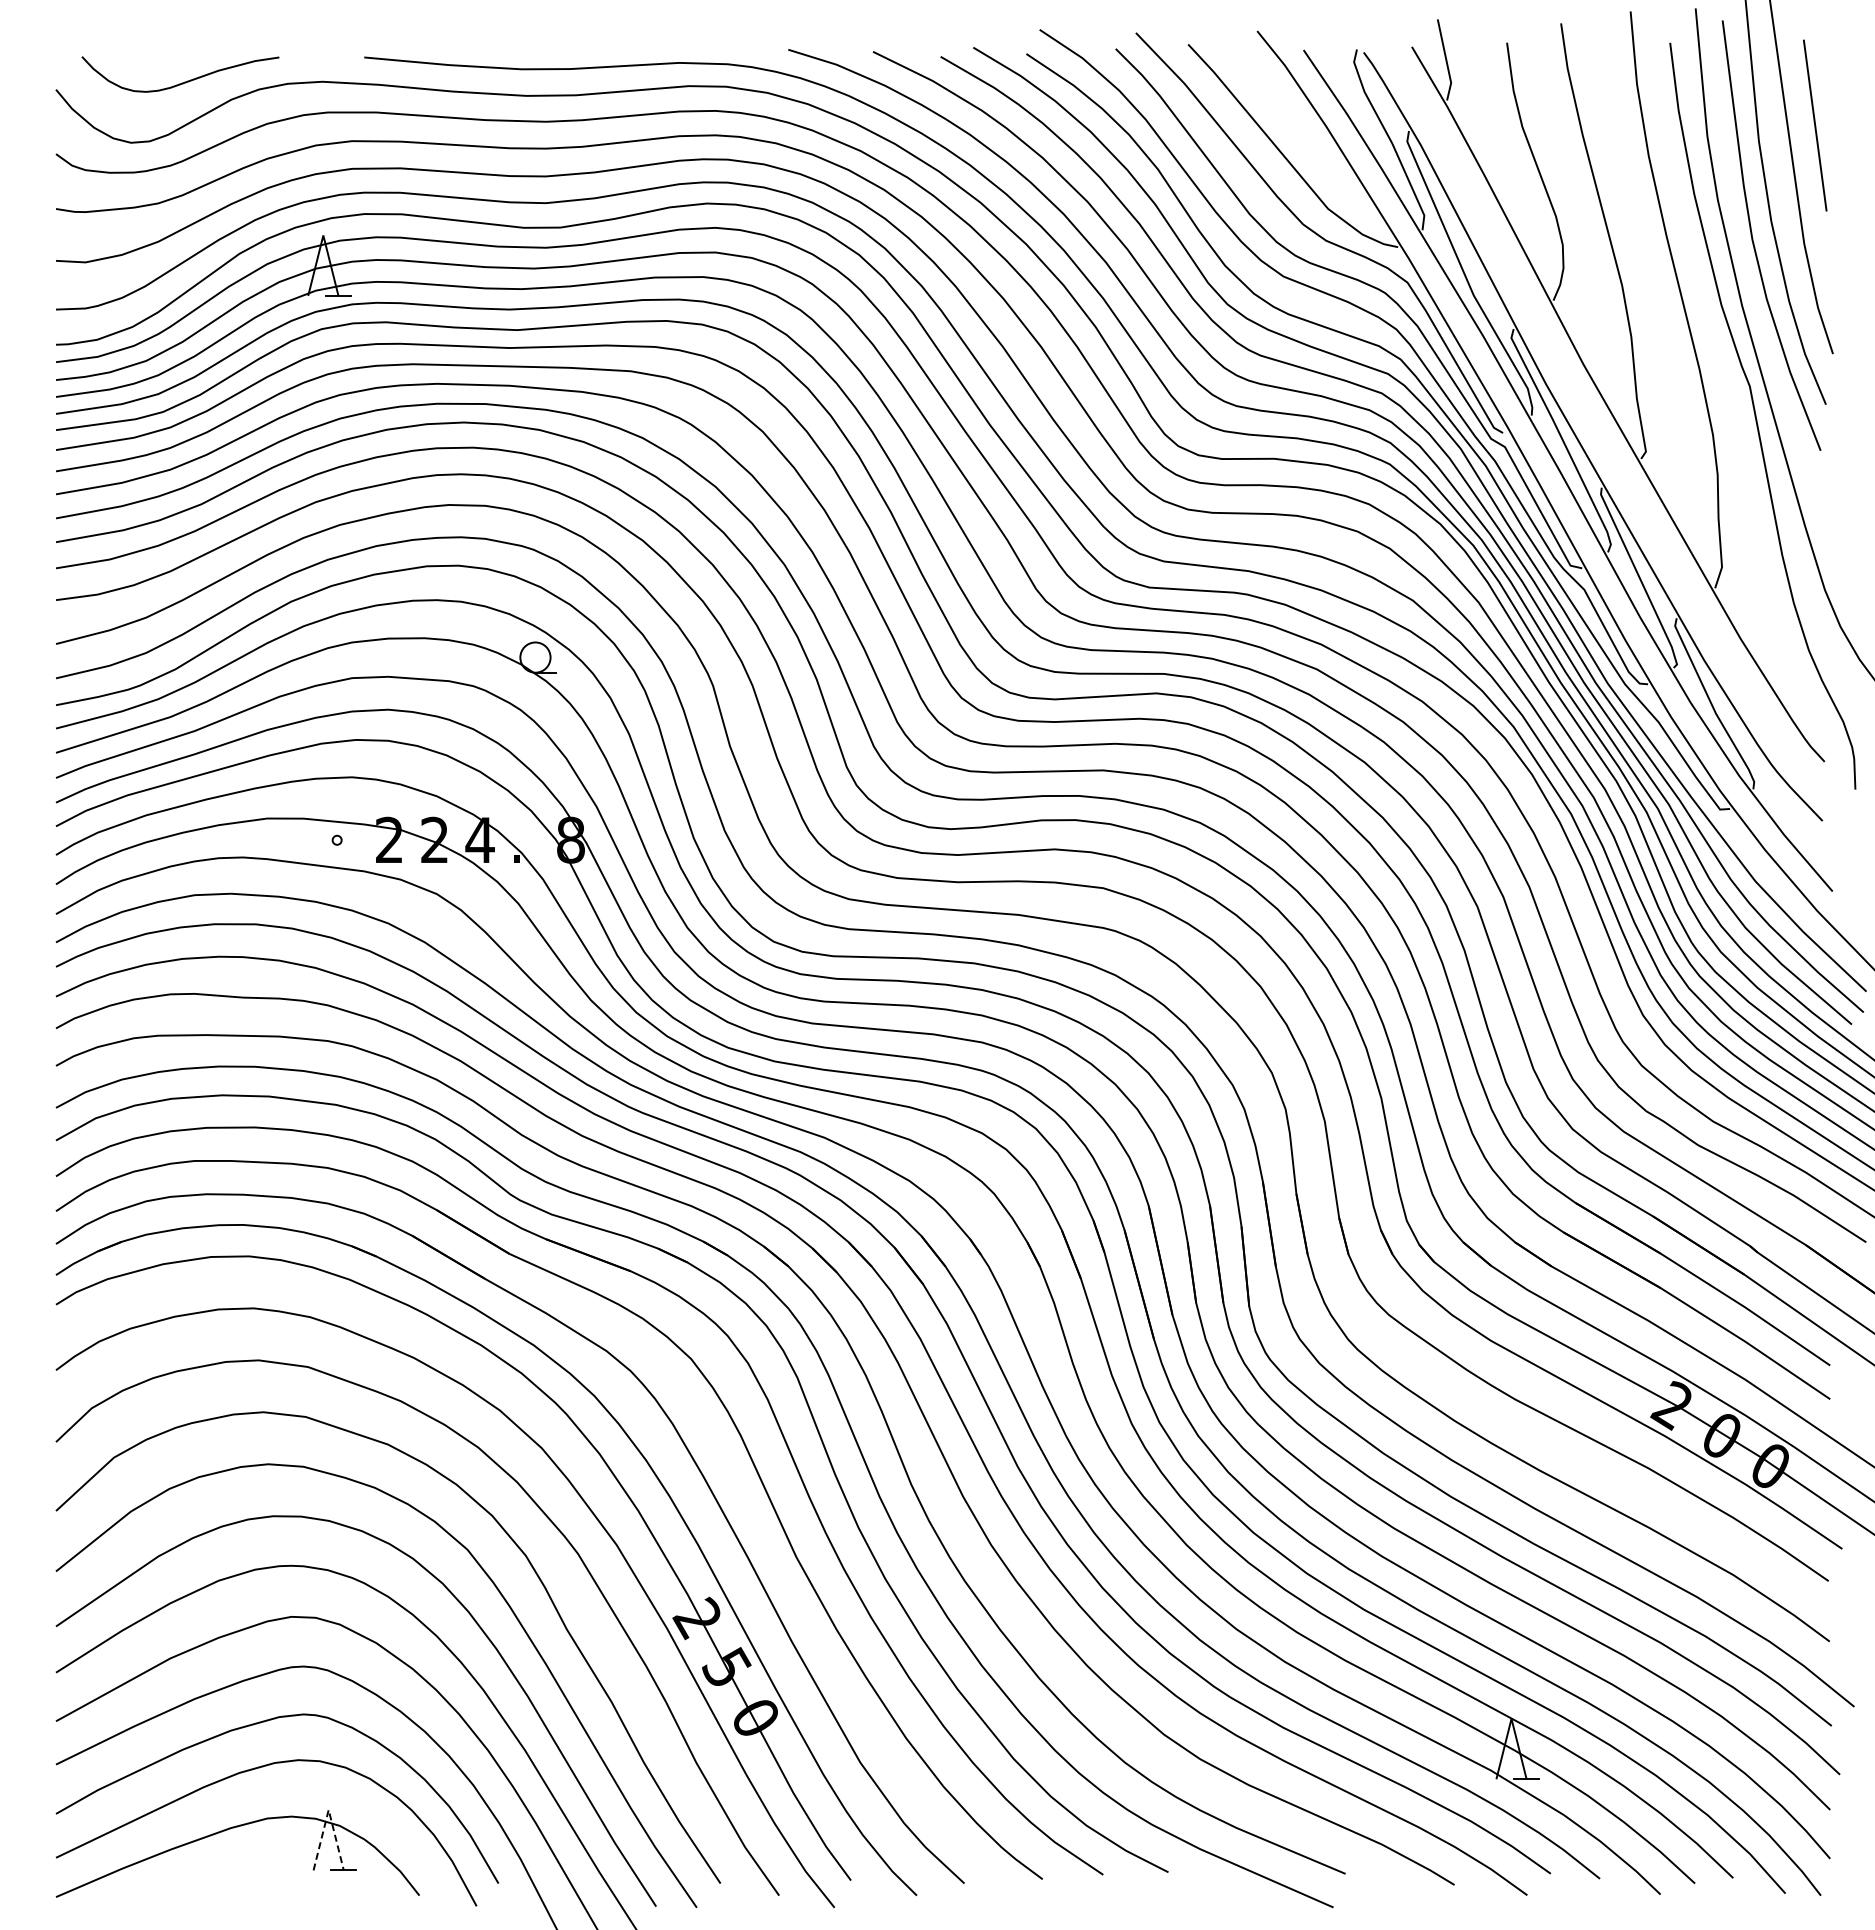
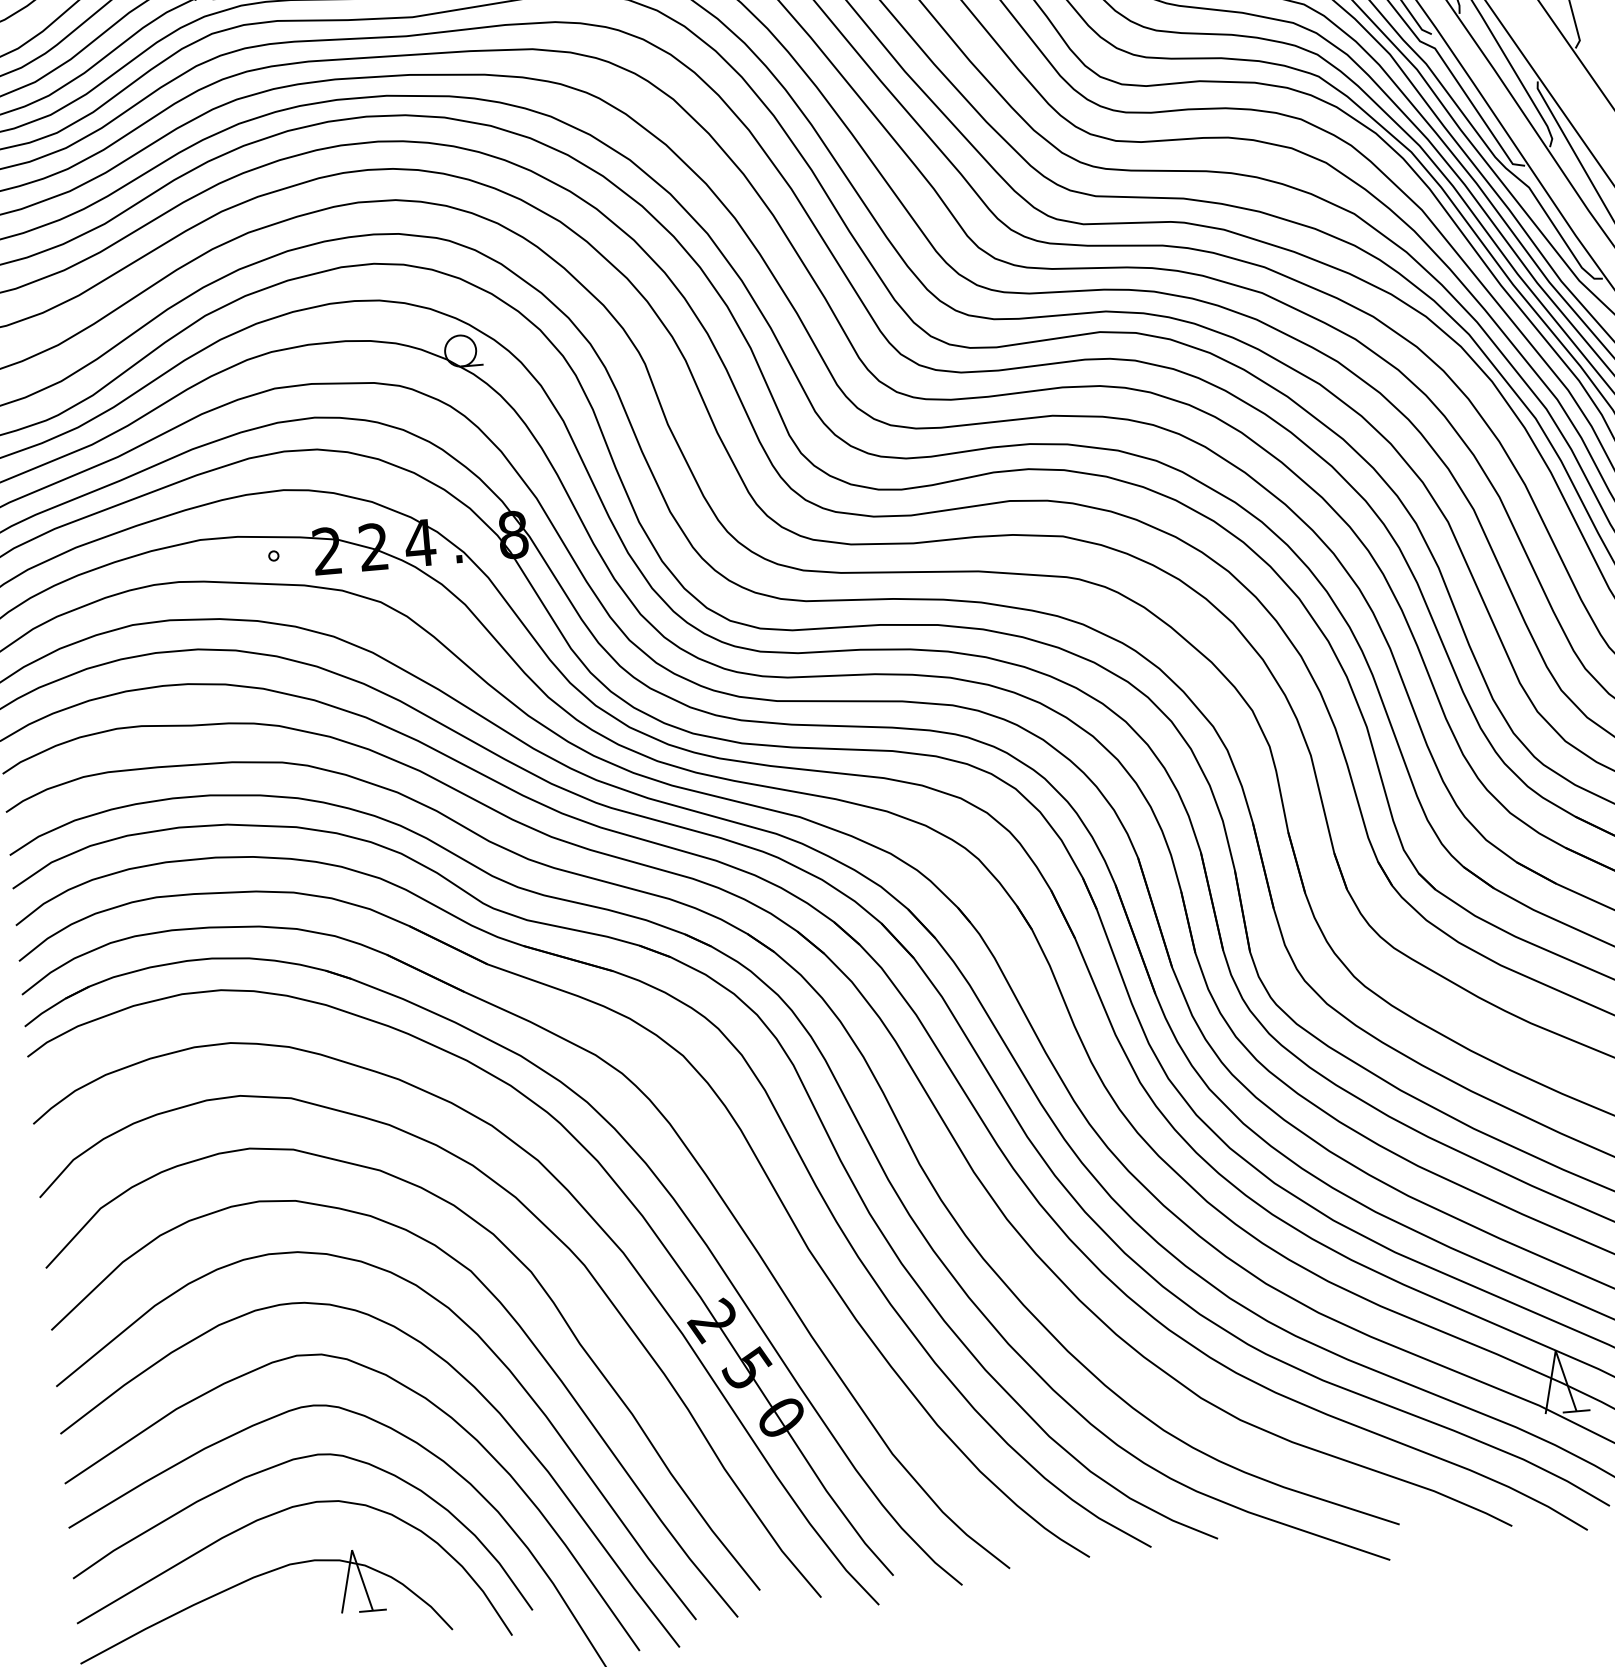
line: (328, 1809) -> (351, 1549), dashed -> solid

